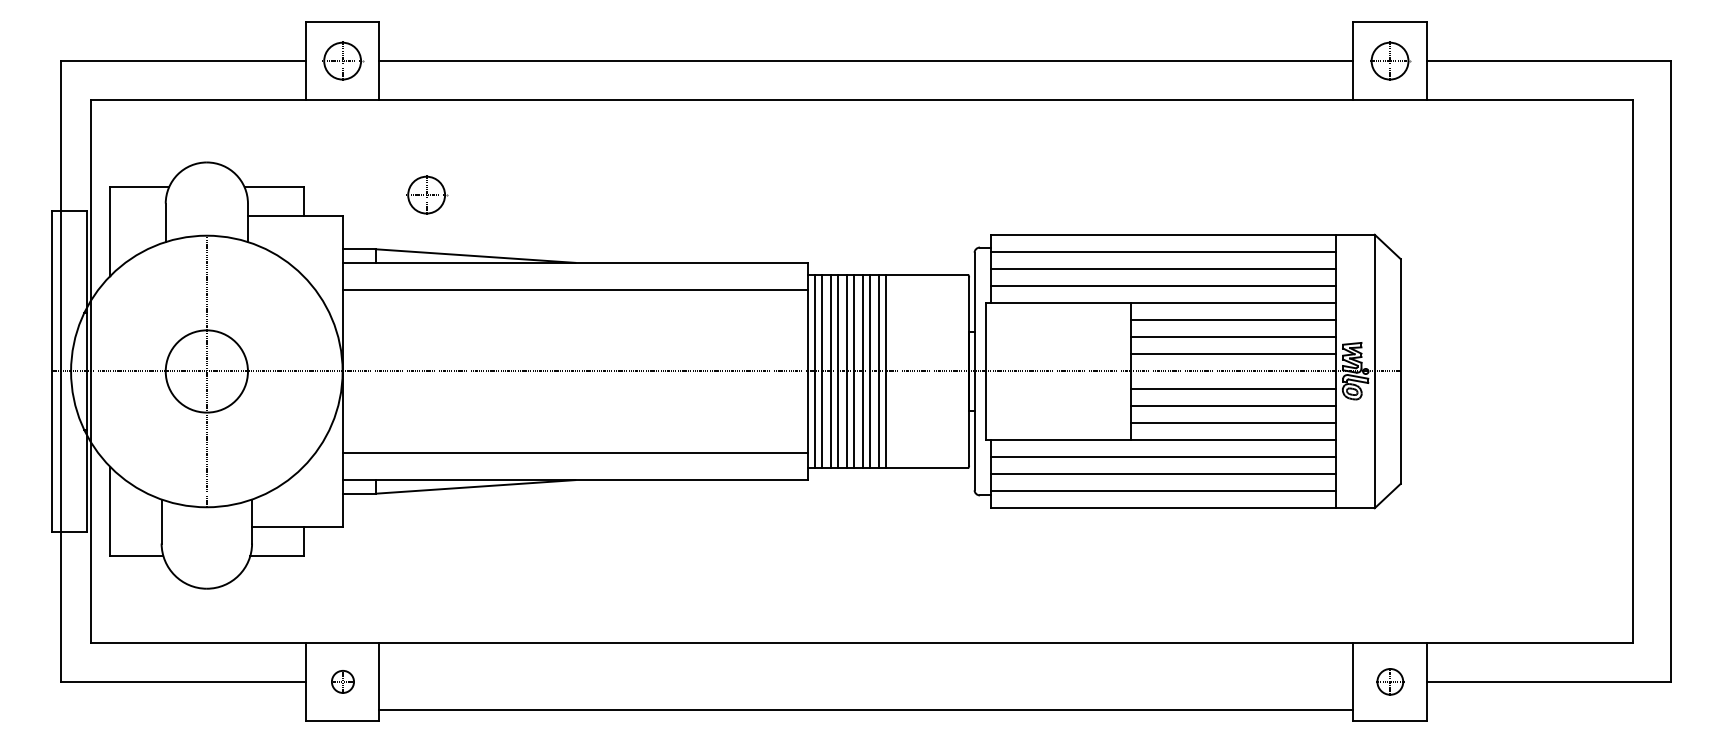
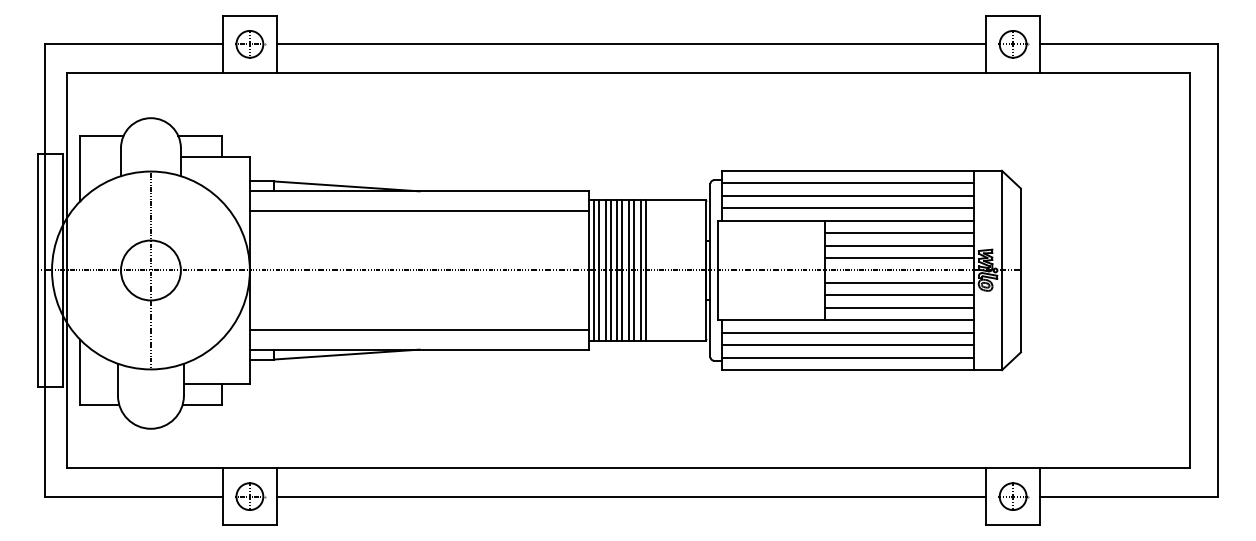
part: (427, 194) -> (311, 141), removed
part: (343, 681) -> (250, 496), size x1.67
part: (1390, 681) -> (1013, 496), size x1.43
line: (866, 709) -> (631, 496), moved

